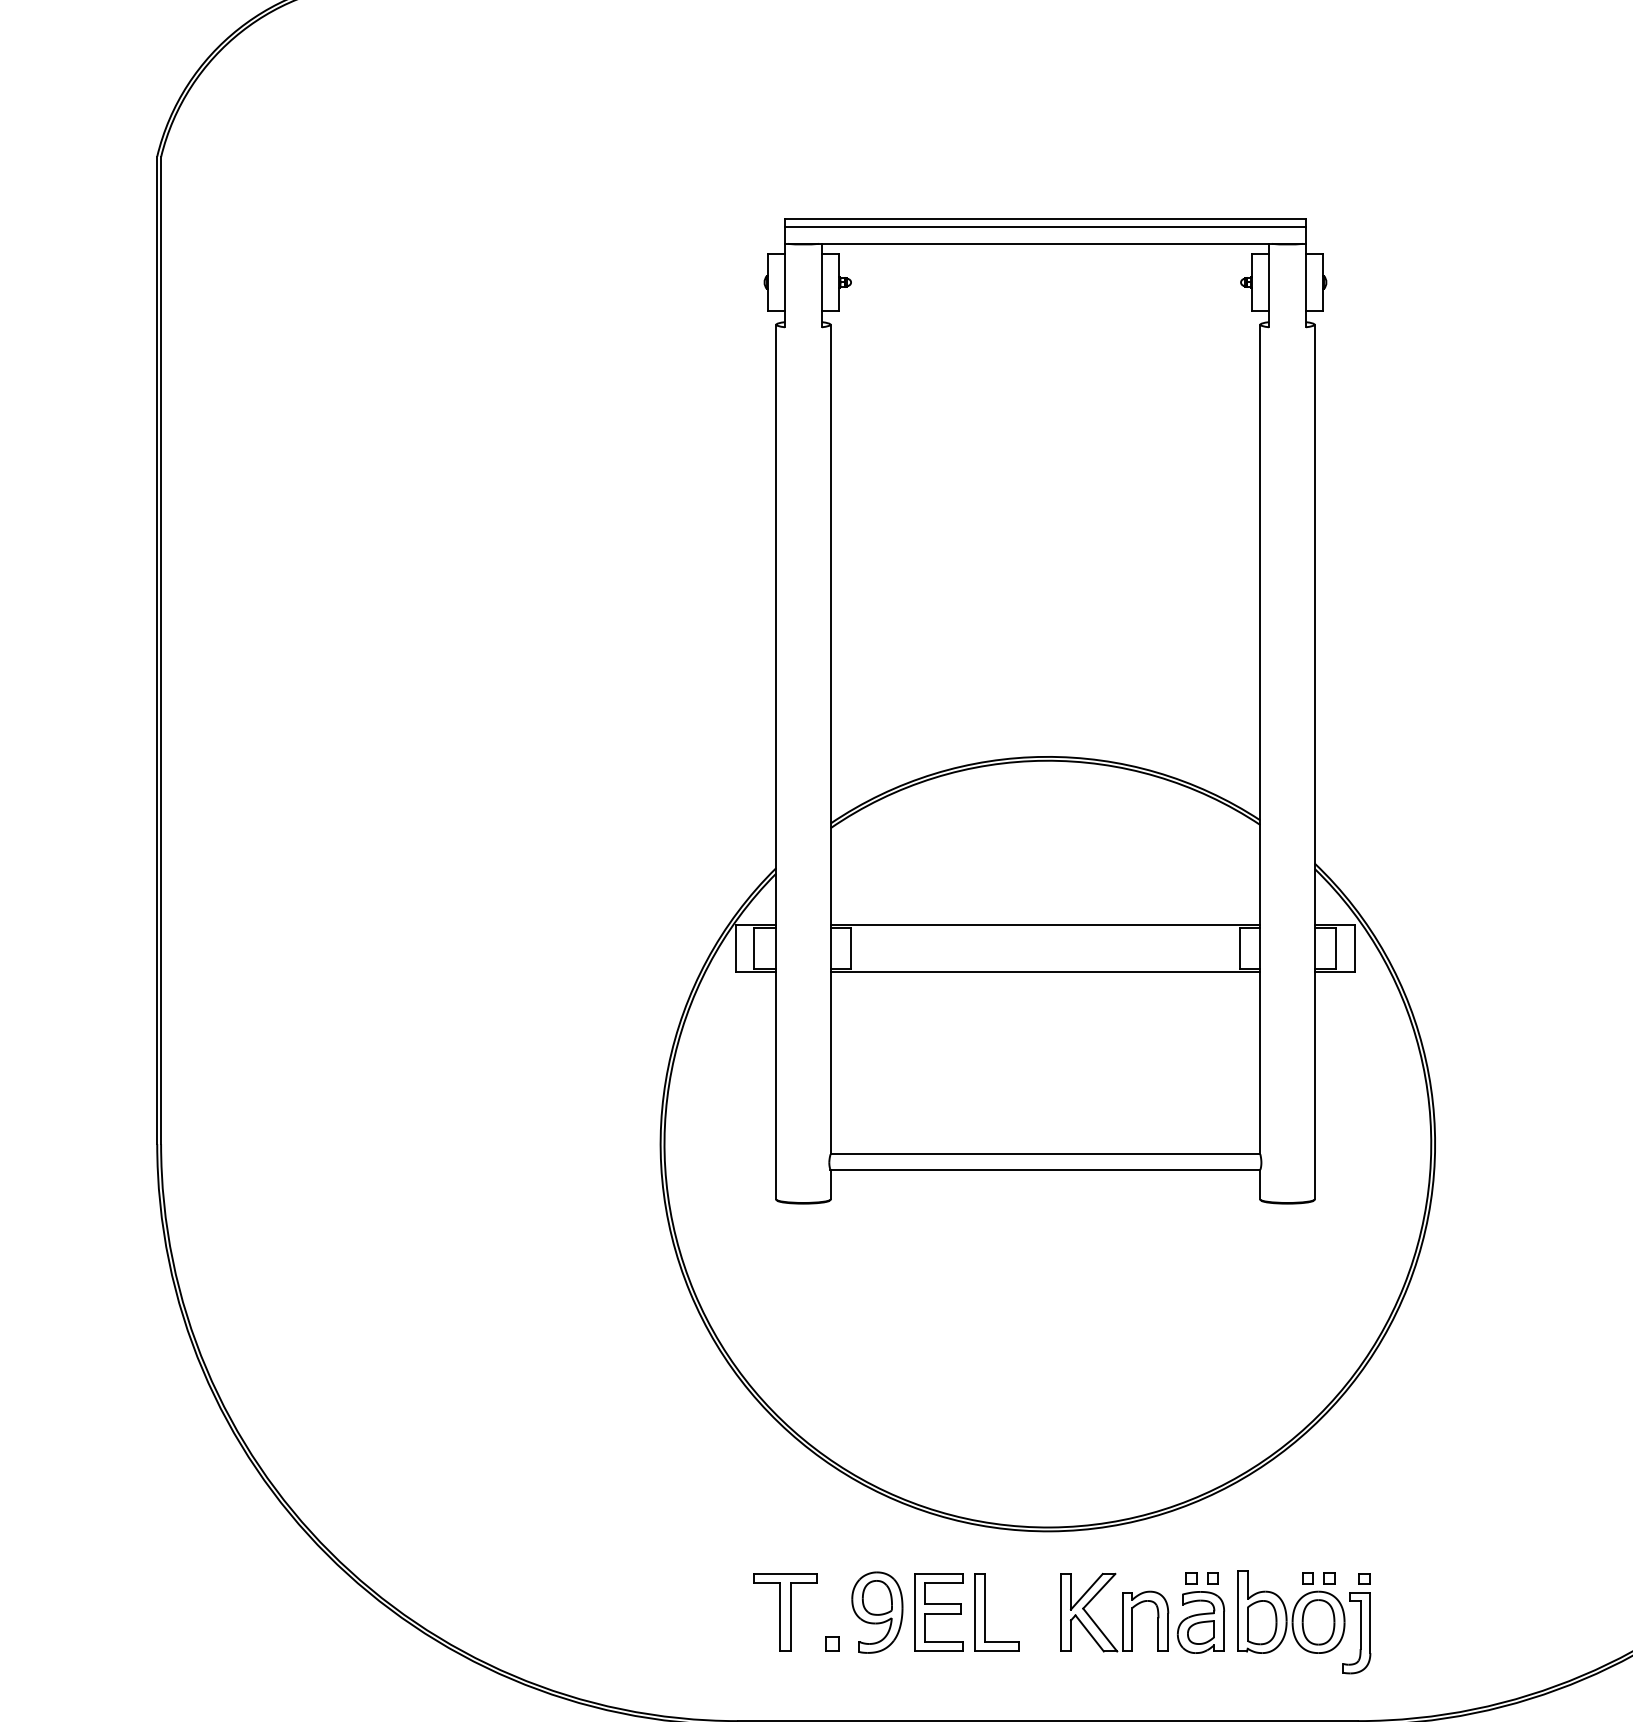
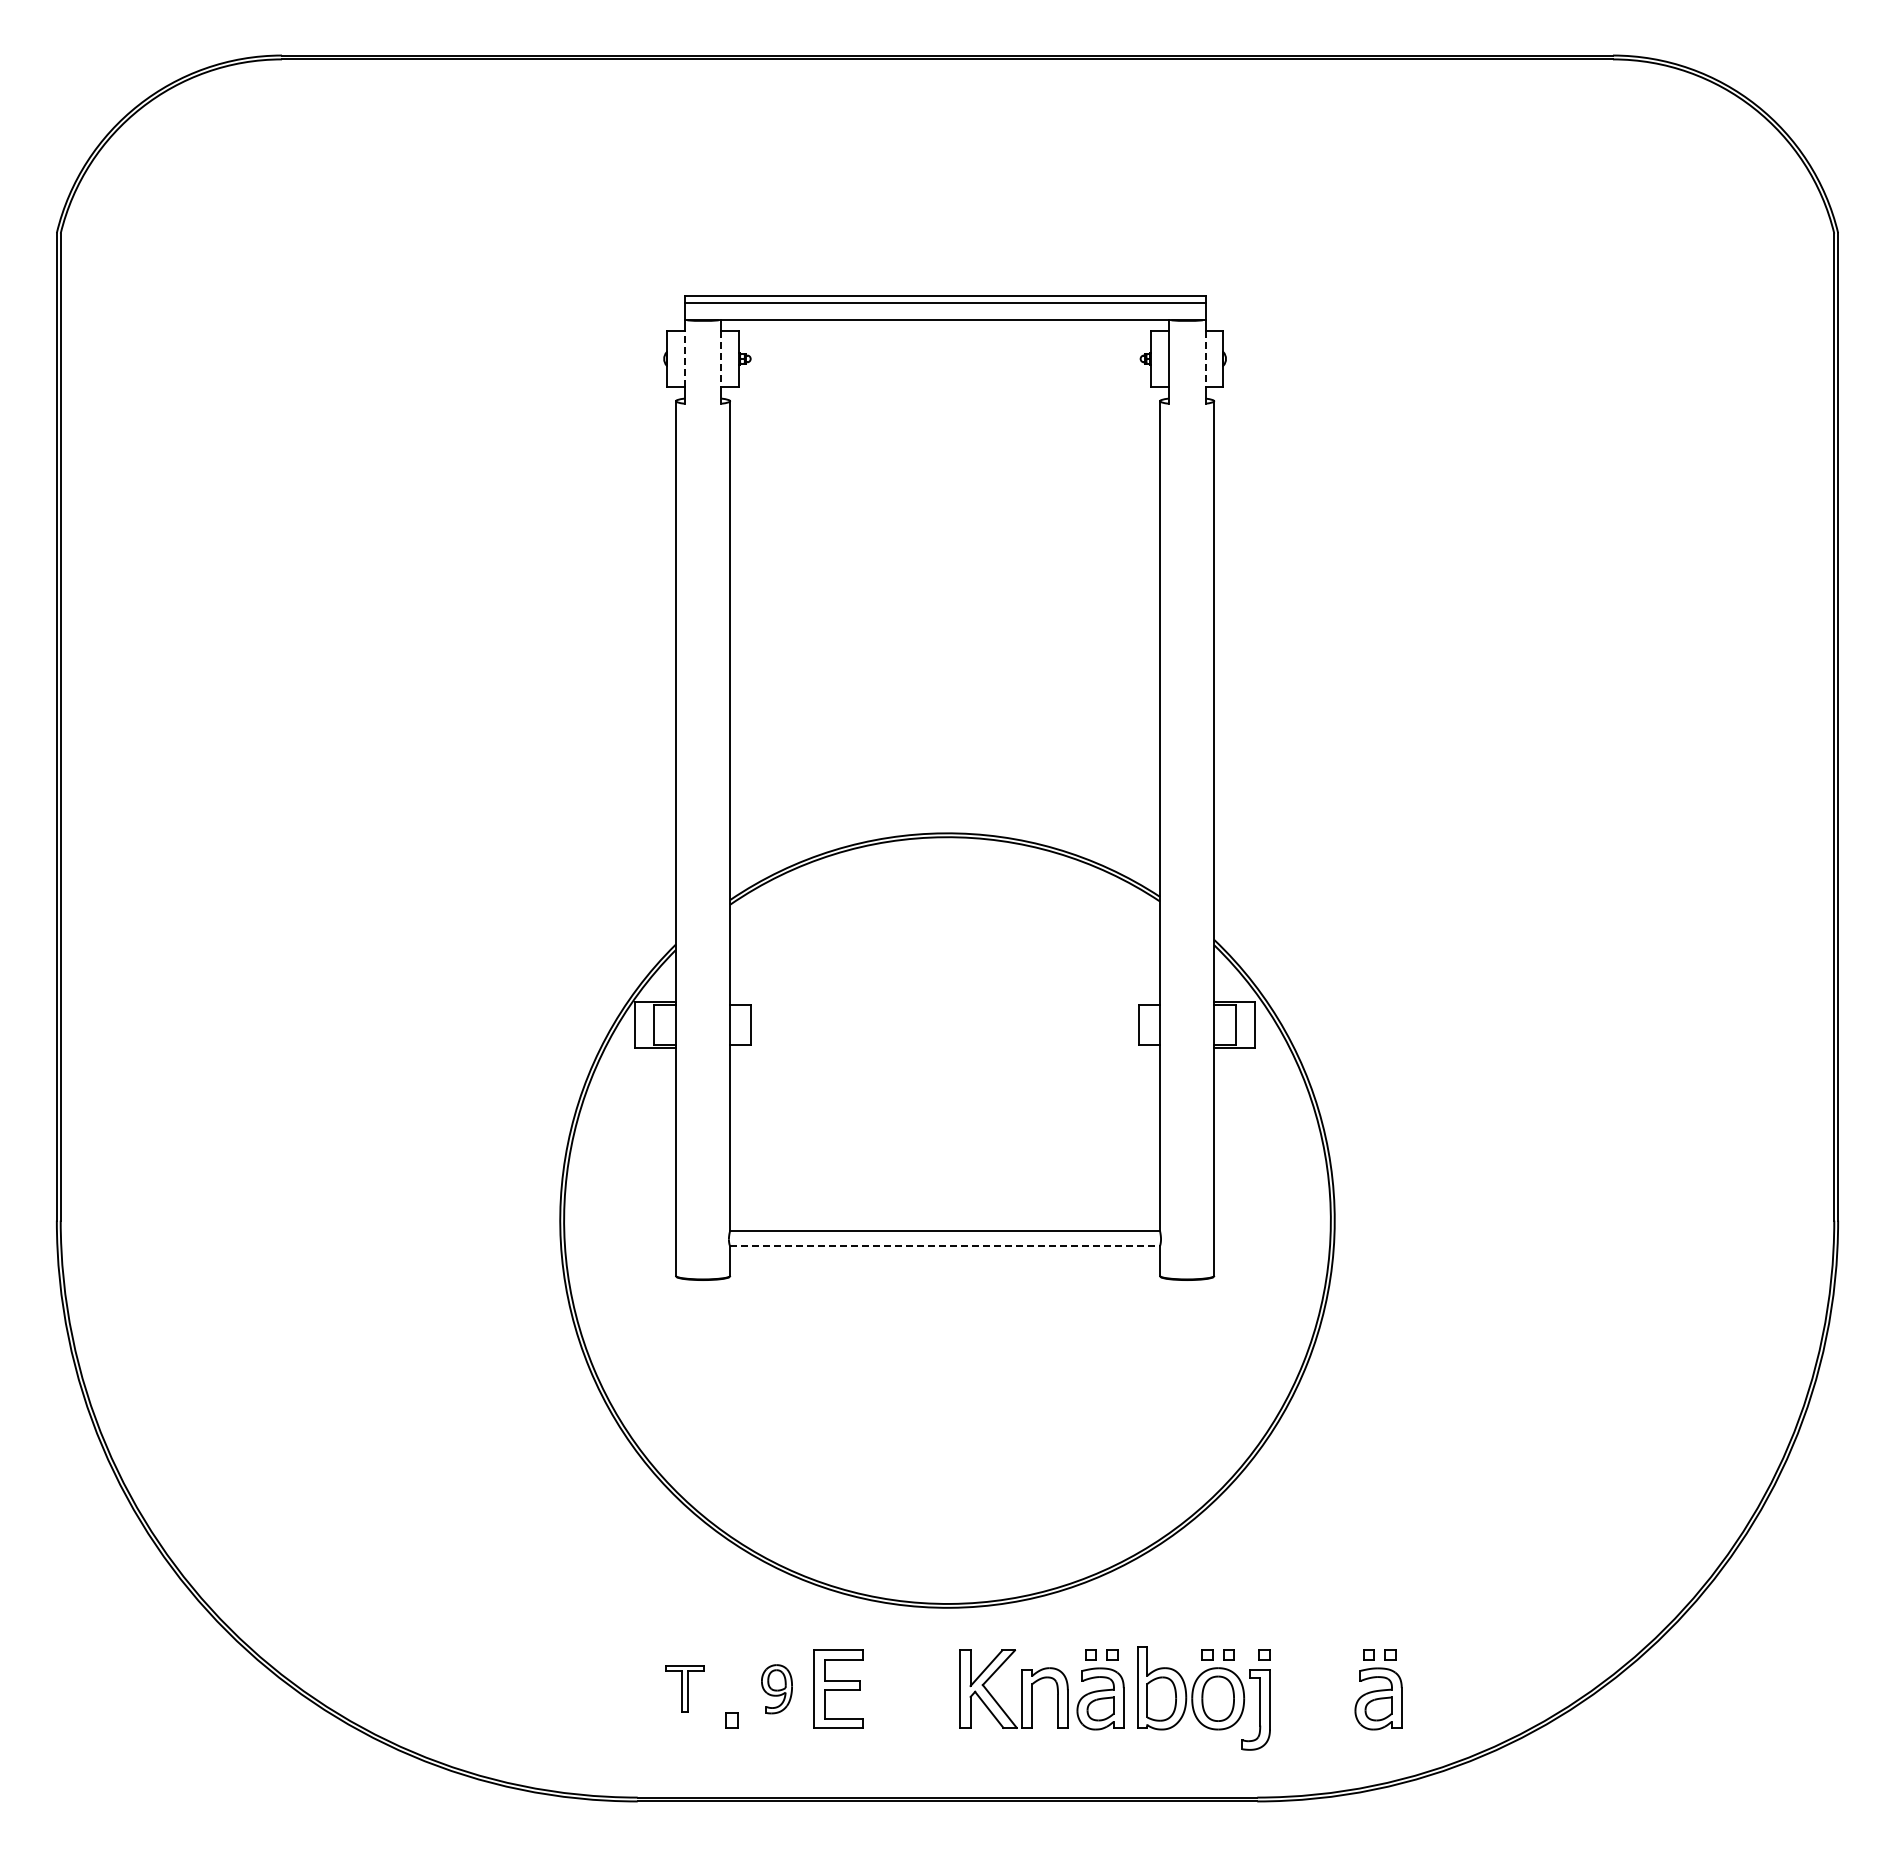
line: (784, 282) -> (684, 358), solid -> dashed
line: (821, 283) -> (721, 359), solid -> dashed
line: (1305, 283) -> (1205, 359), solid -> dashed
line: (1045, 925) -> (945, 1001), removed
line: (1045, 972) -> (945, 1048), removed
line: (1045, 1169) -> (945, 1245), solid -> dashed
part: (784, 1612) -> (684, 1688), size x0.6
part: (984, 1612) -> (884, 1688), removed
part: (876, 1613) -> (776, 1689), size x0.6
part: (1478, 1613) -> (1378, 1689), added

